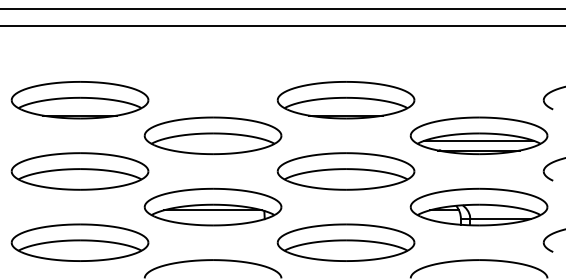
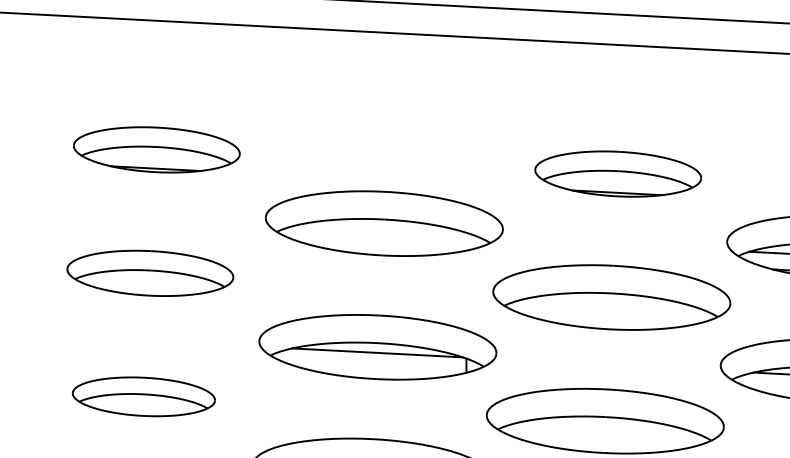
part: (79, 100) -> (155, 150), size x0.7
part: (345, 100) -> (617, 174), size x0.7
part: (79, 171) -> (149, 273), size x0.7
part: (79, 242) -> (142, 396), size x0.6

